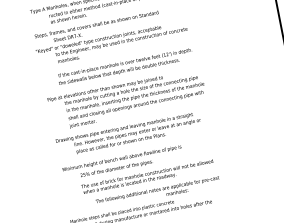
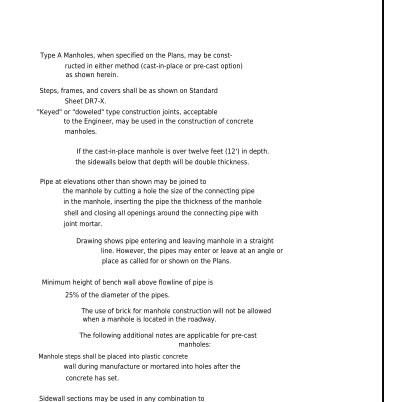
text: (125, 66) -> (171, 156), moved
text: (128, 134) -> (179, 251), moved
text: (147, 177) -> (175, 315), moved

